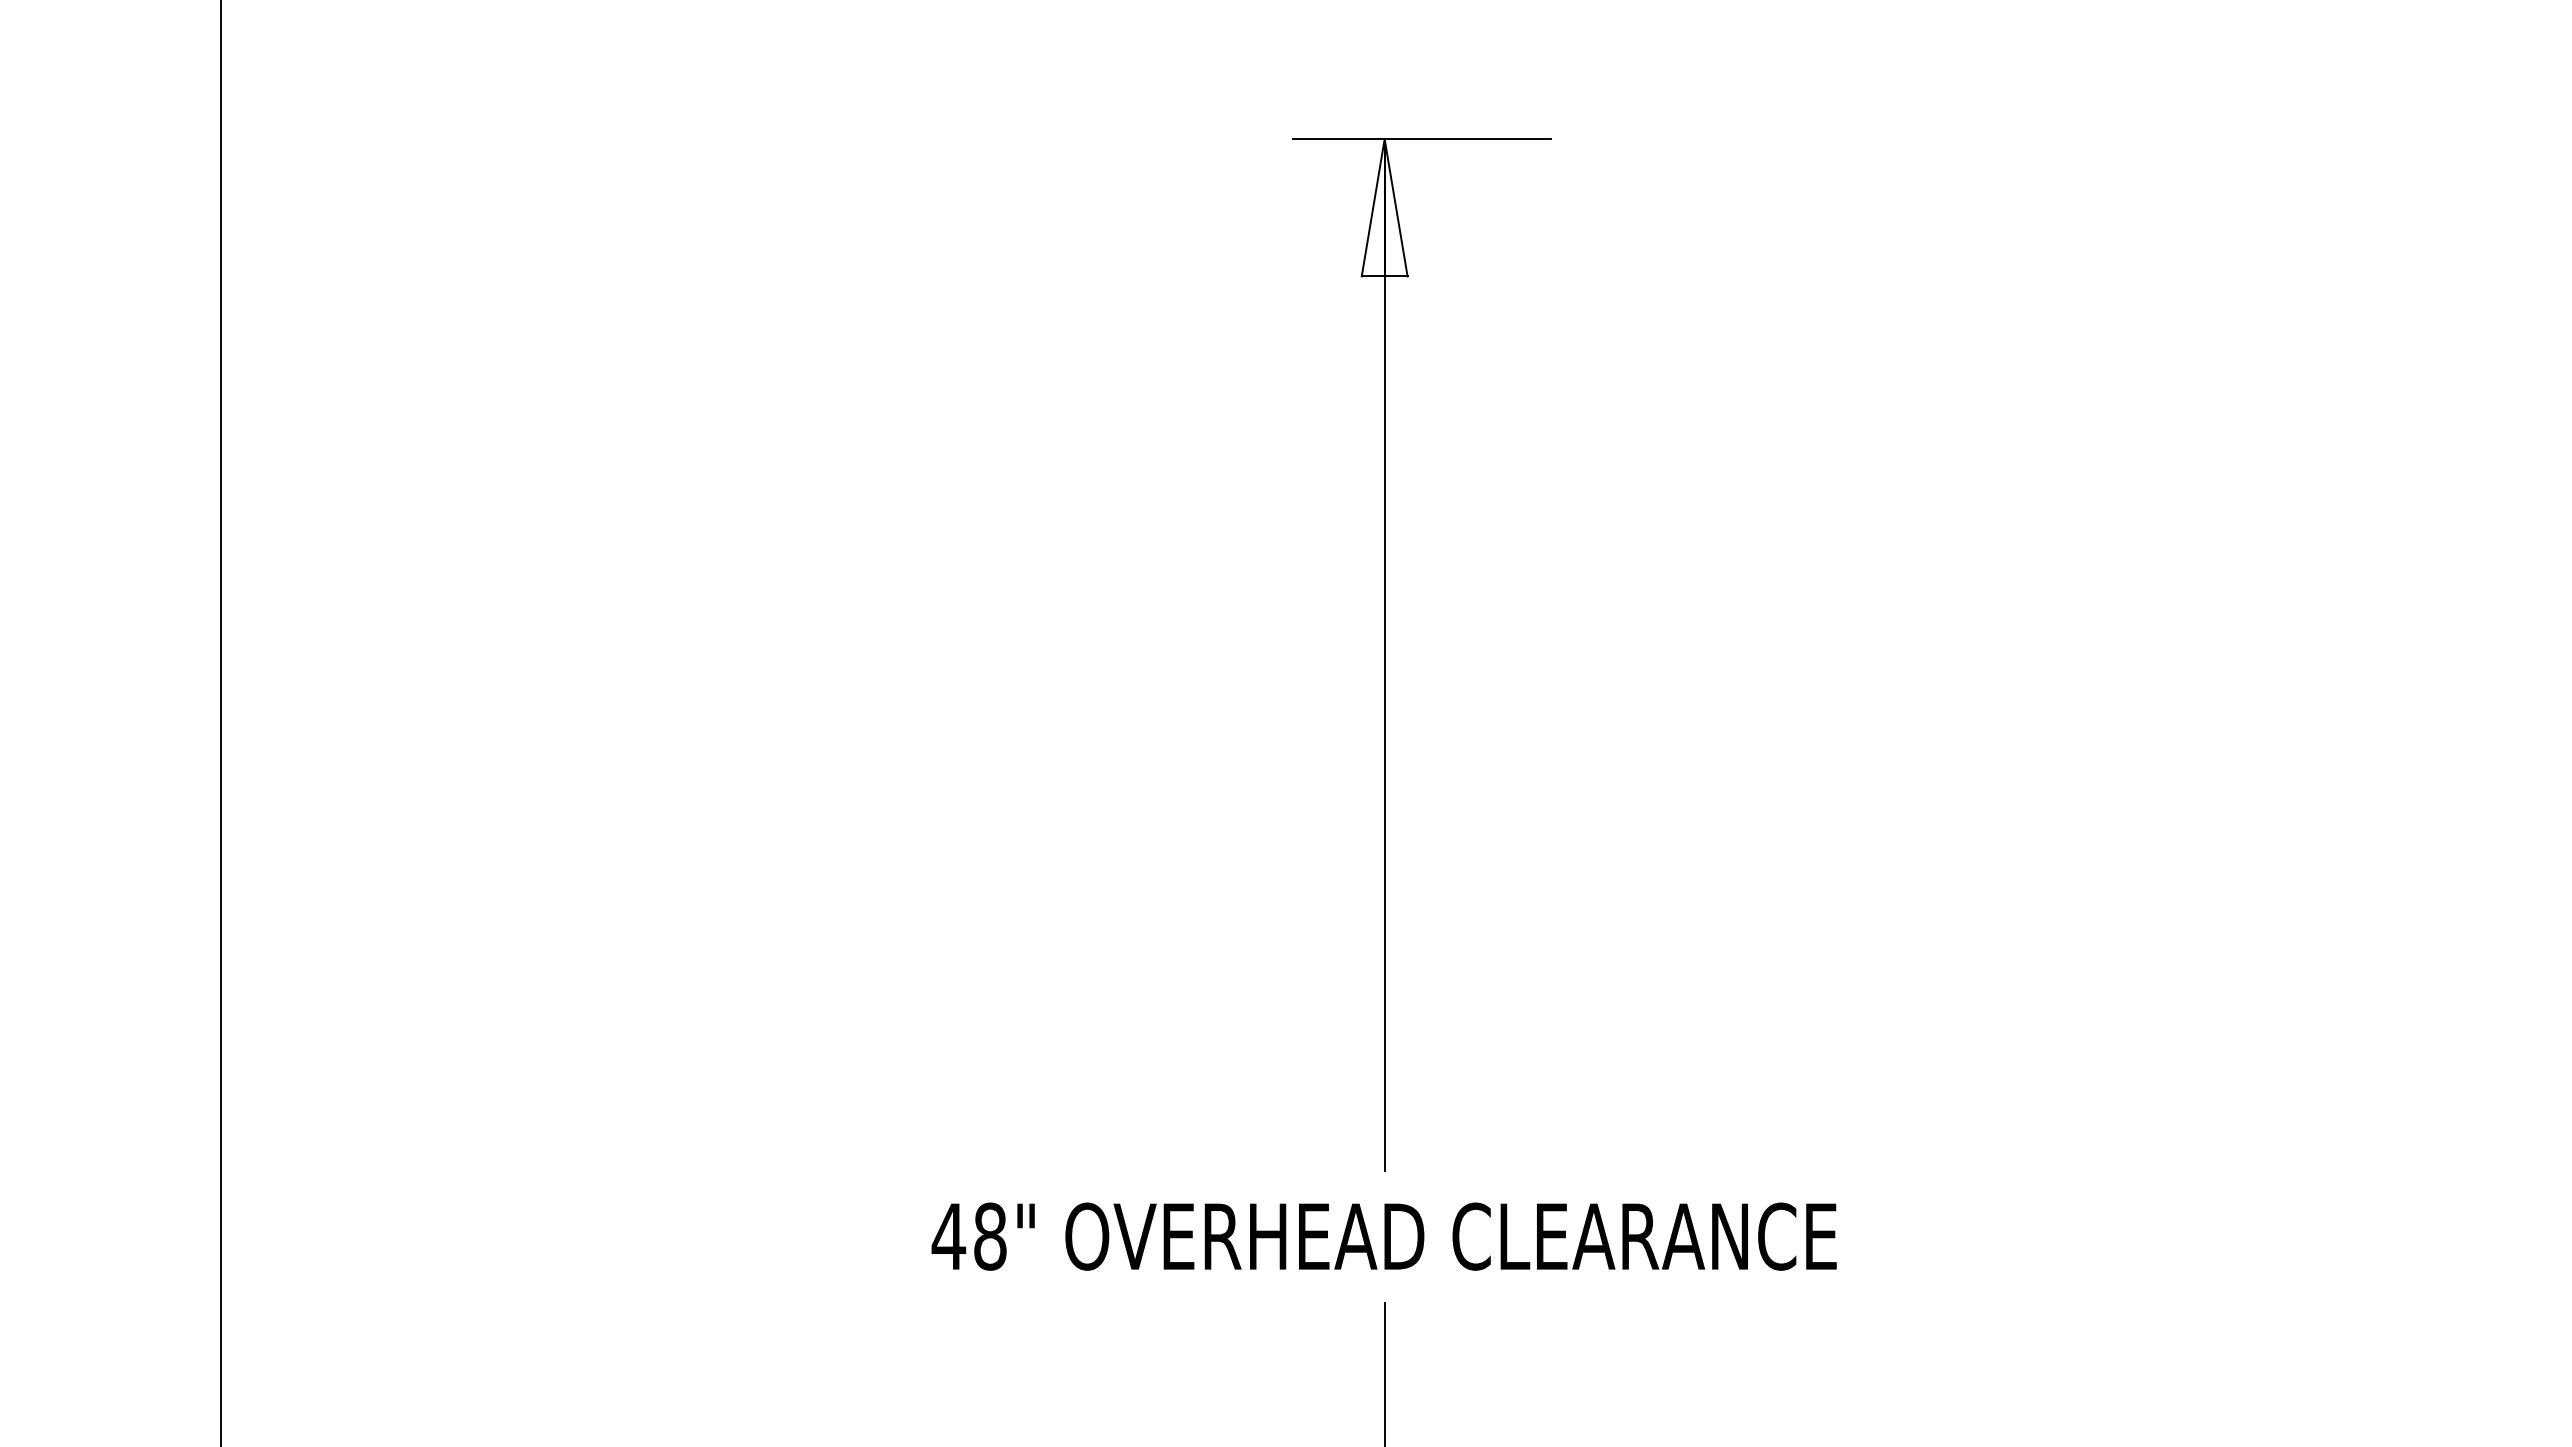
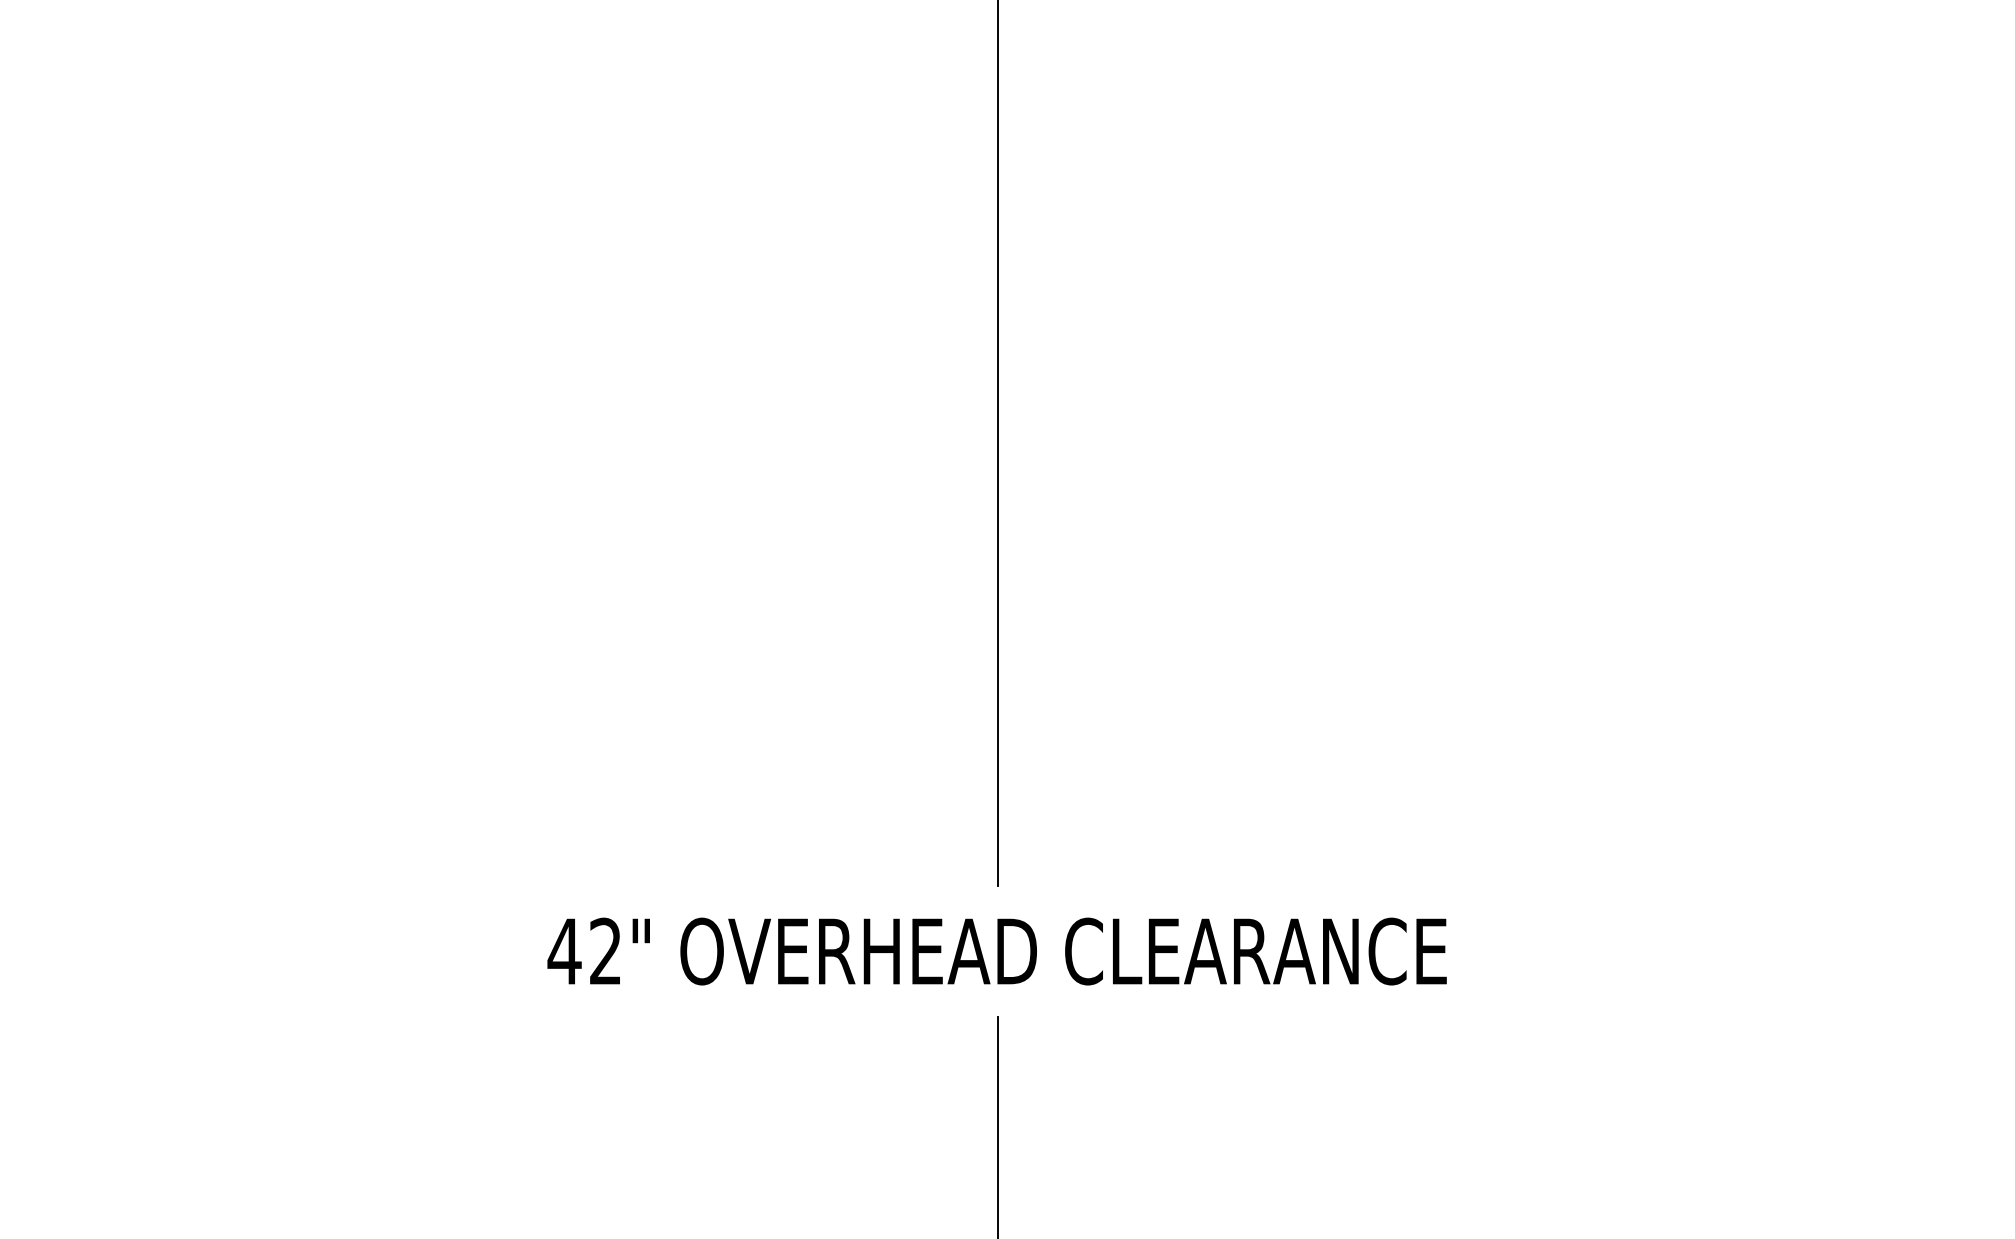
text: (990, 1236) -> (605, 951), 48" -> 42"

